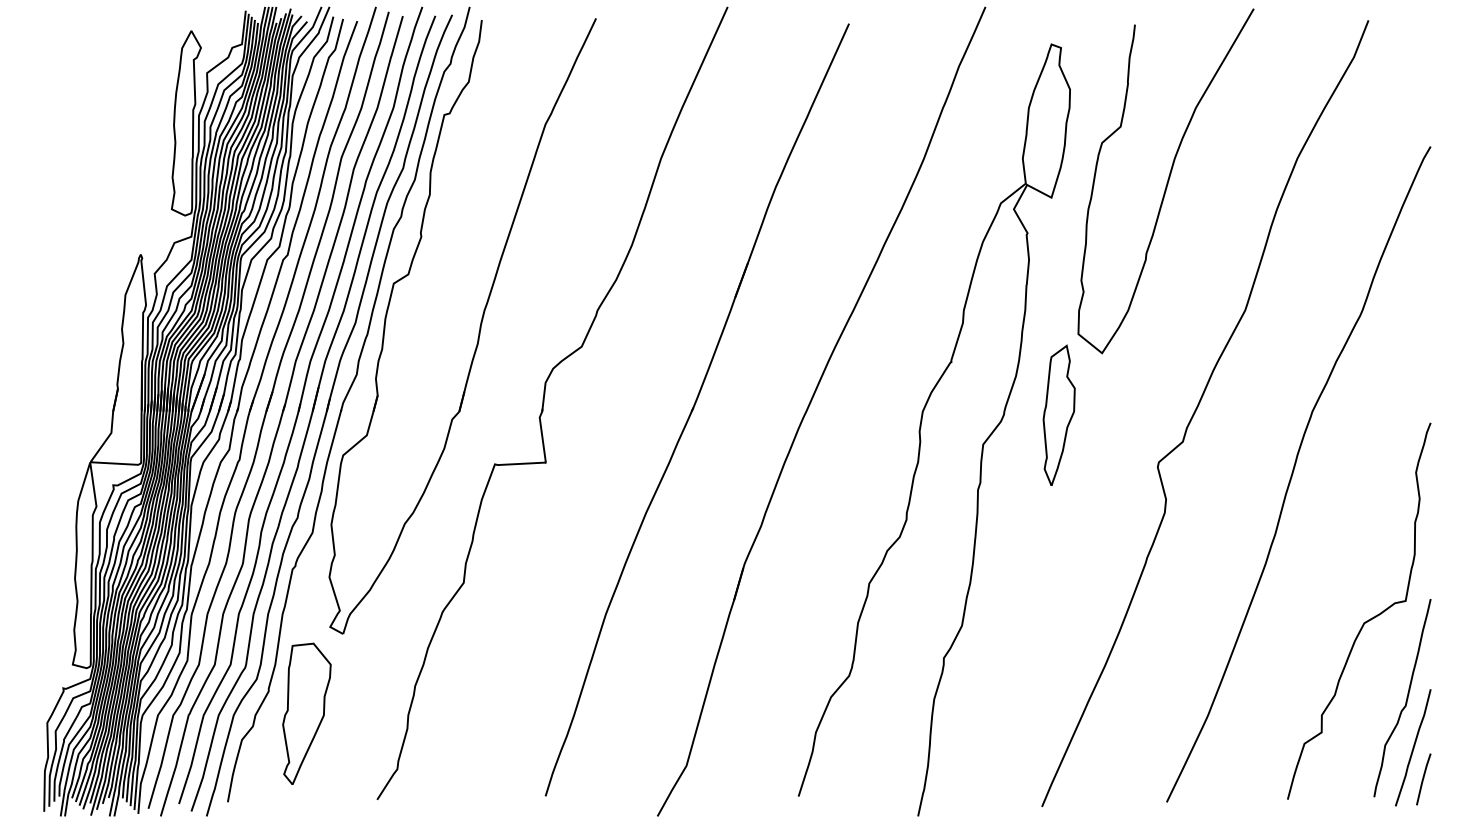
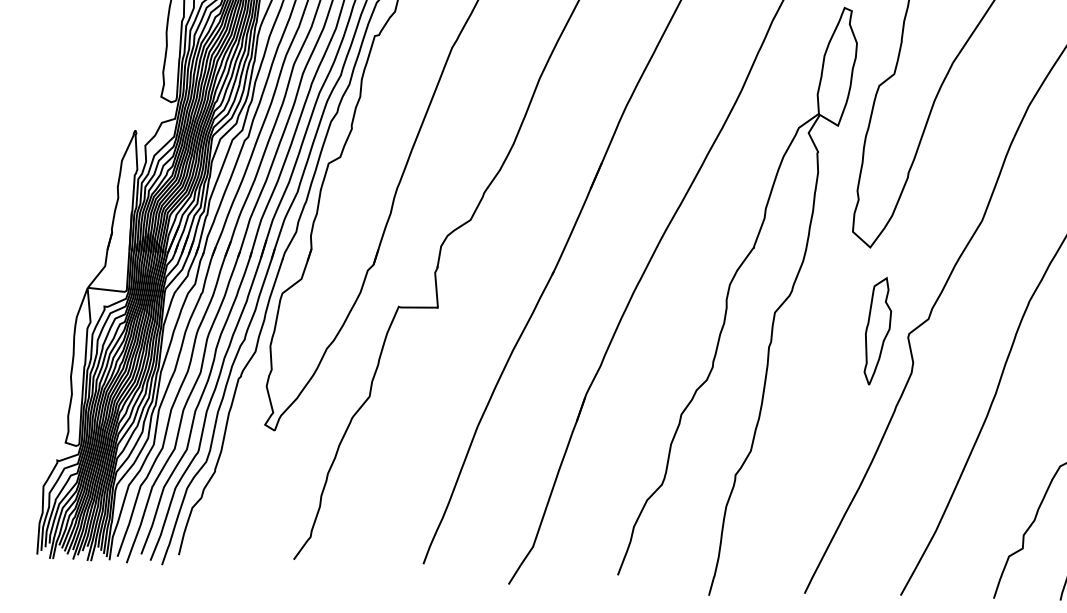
part: (1058, 414) -> (877, 330), moved
part: (306, 713) -> (243, 490), removed

